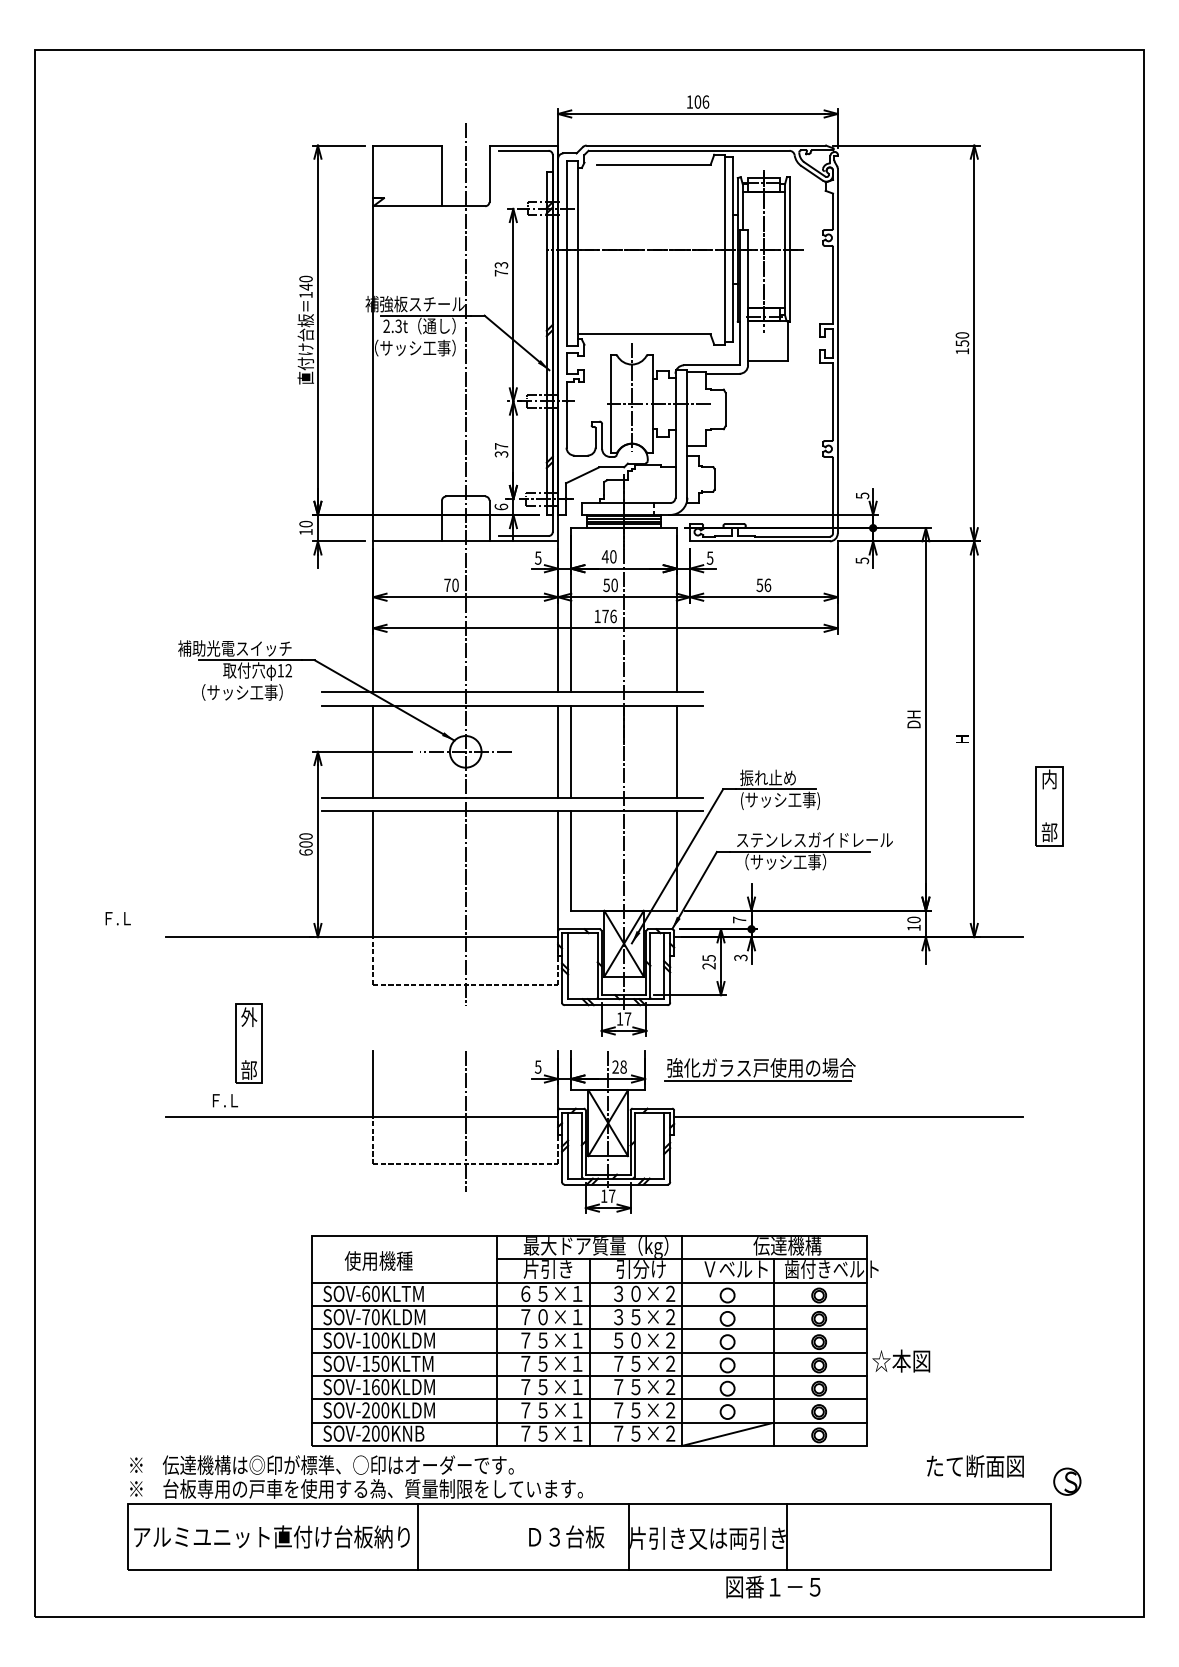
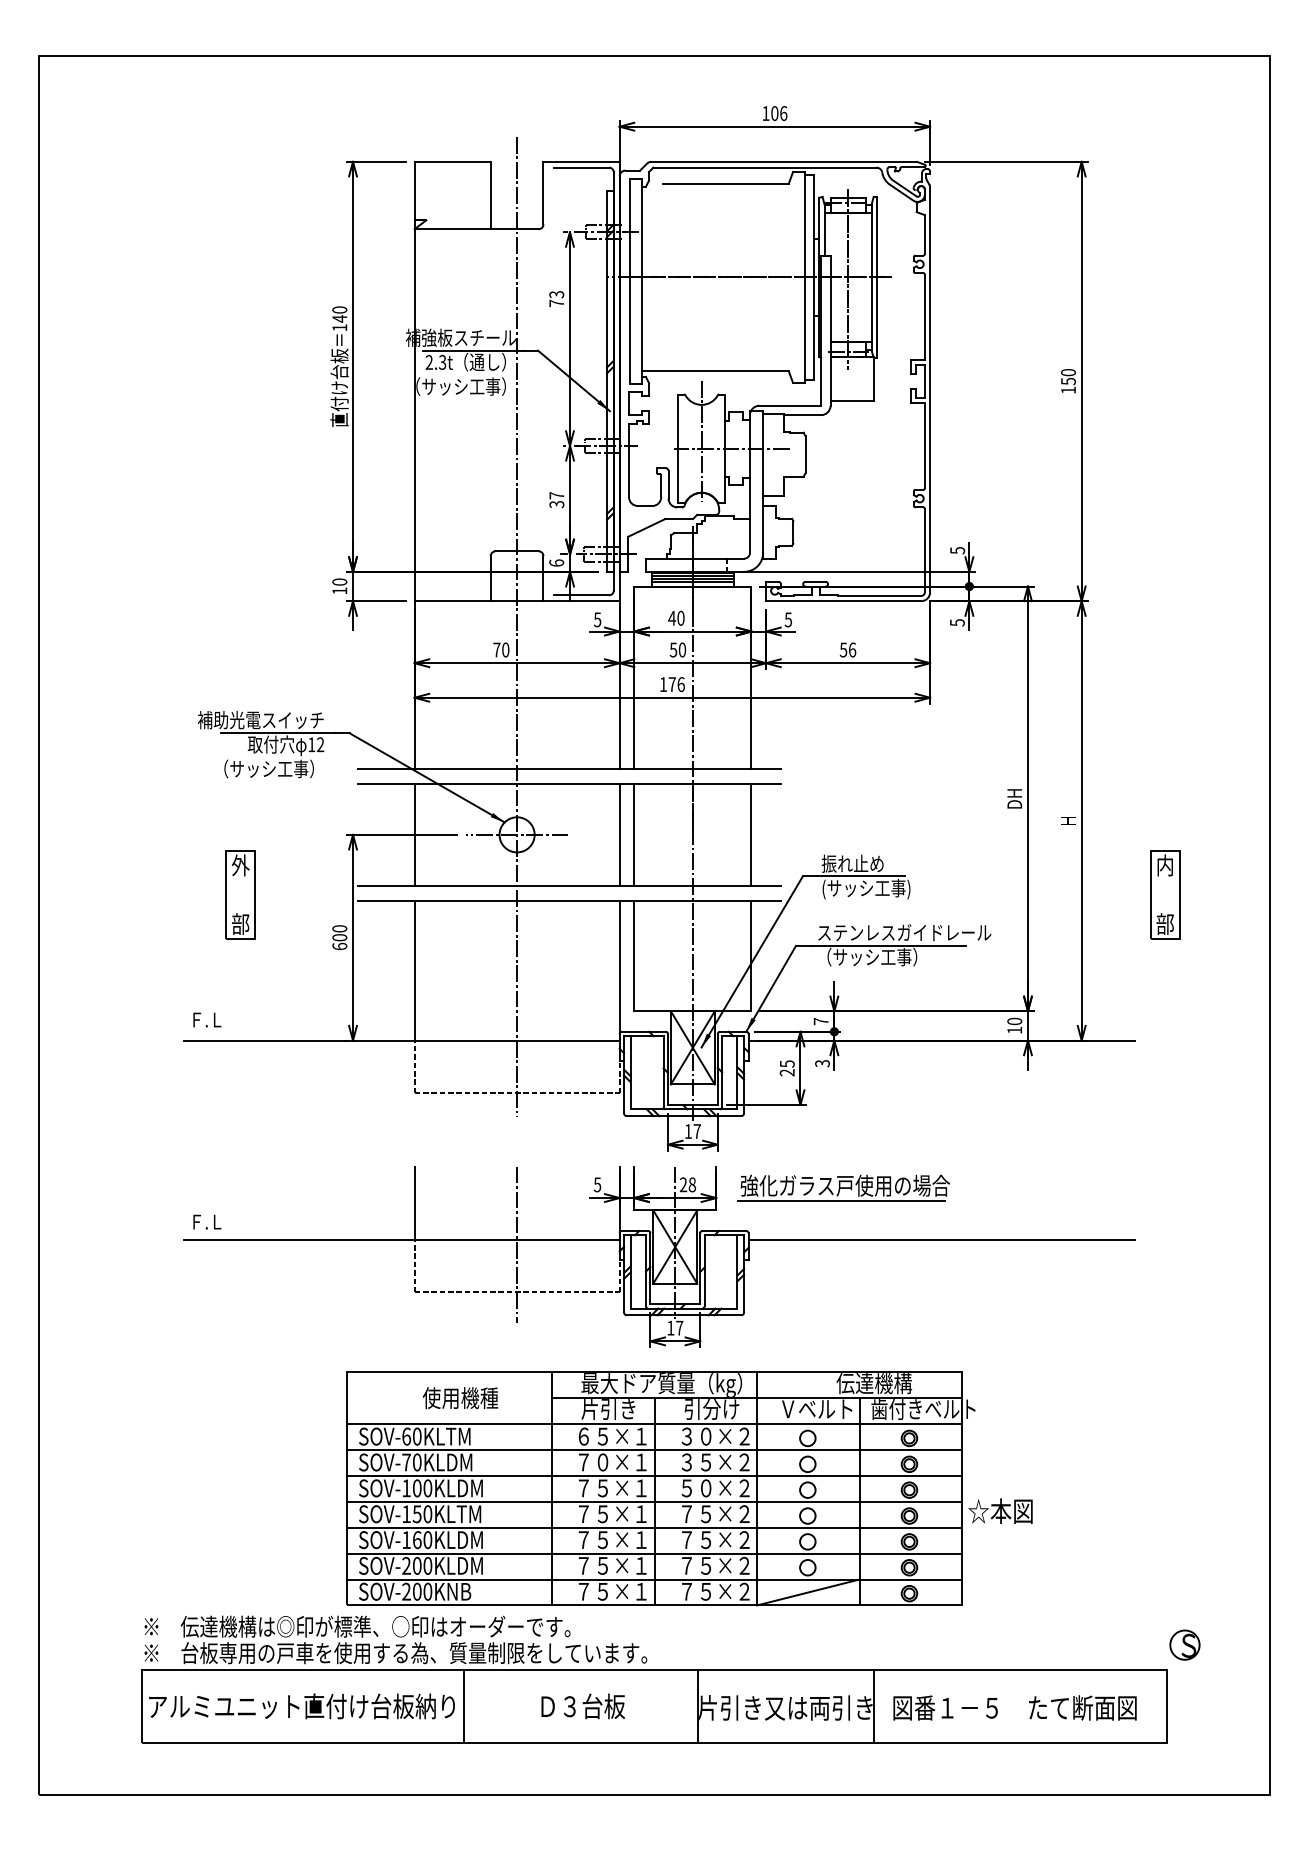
text: (118, 918) -> (207, 1019), moved
part: (248, 1043) -> (240, 894), moved
text: (225, 1100) -> (207, 1221), moved
text: (378, 1261) -> (460, 1398), moved
text: (975, 1465) -> (1082, 1707), moved
text: (566, 1537) -> (583, 1706), moved
text: (773, 1586) -> (945, 1707), moved

